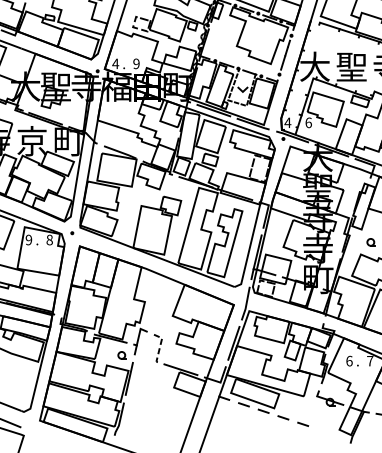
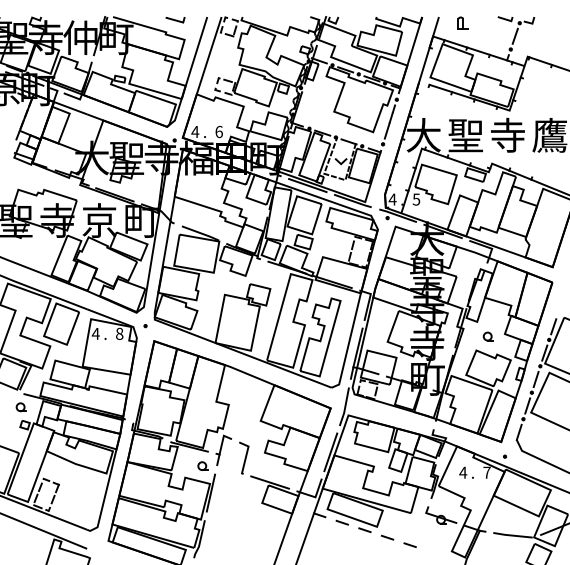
text: (135, 63) -> (218, 131), 9 -> 6
text: (308, 122) -> (416, 199), 6 -> 5
text: (28, 239) -> (95, 333), 9 -> 4
line: (160, 346) -> (246, 456), dashed -> solid
text: (349, 360) -> (463, 472), 6 -> 4

